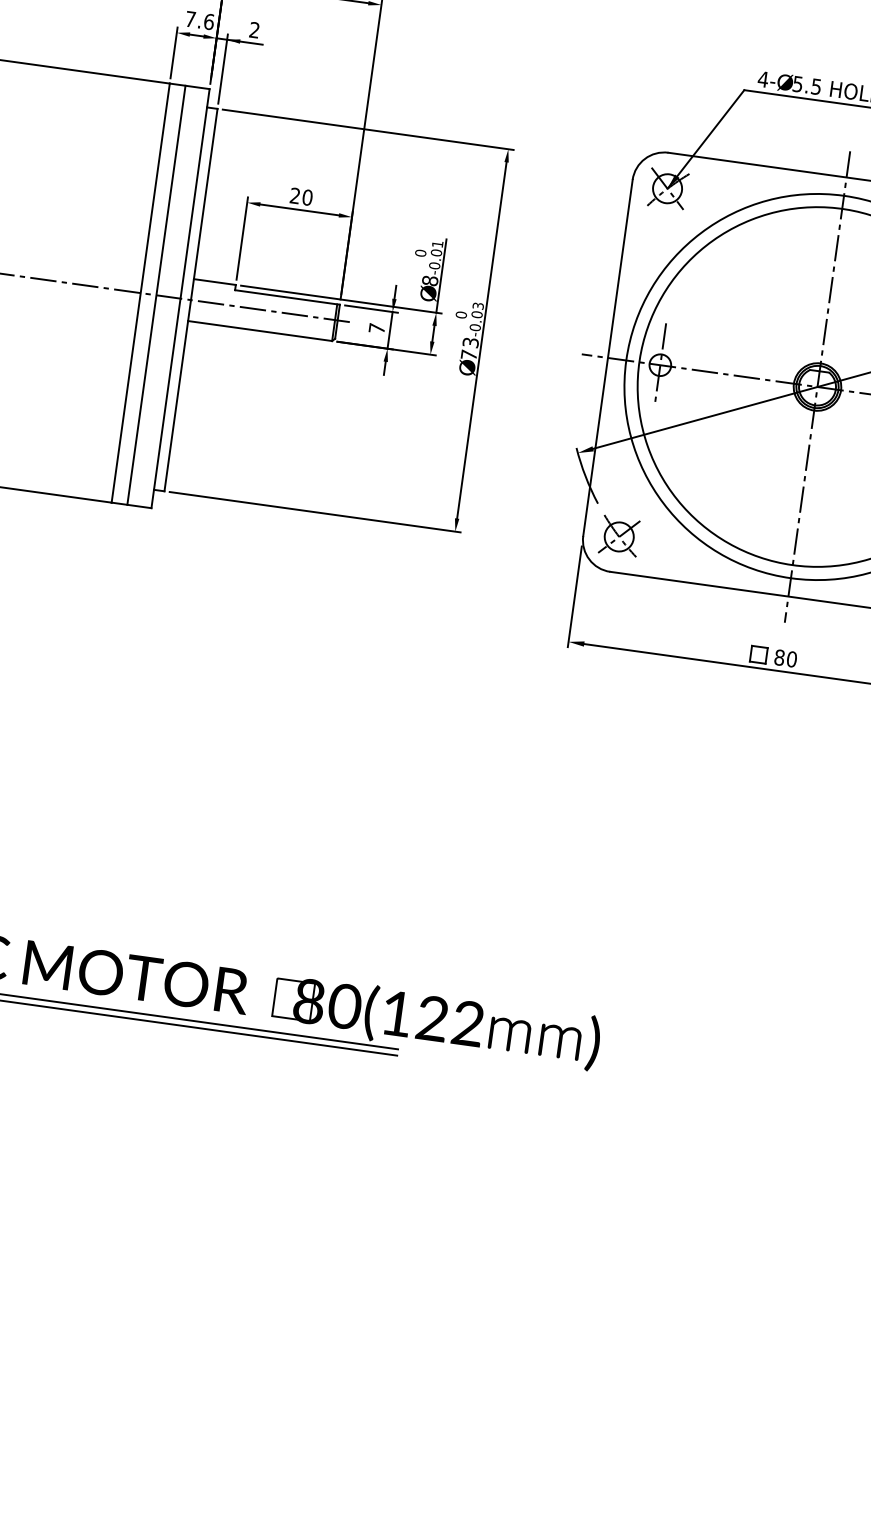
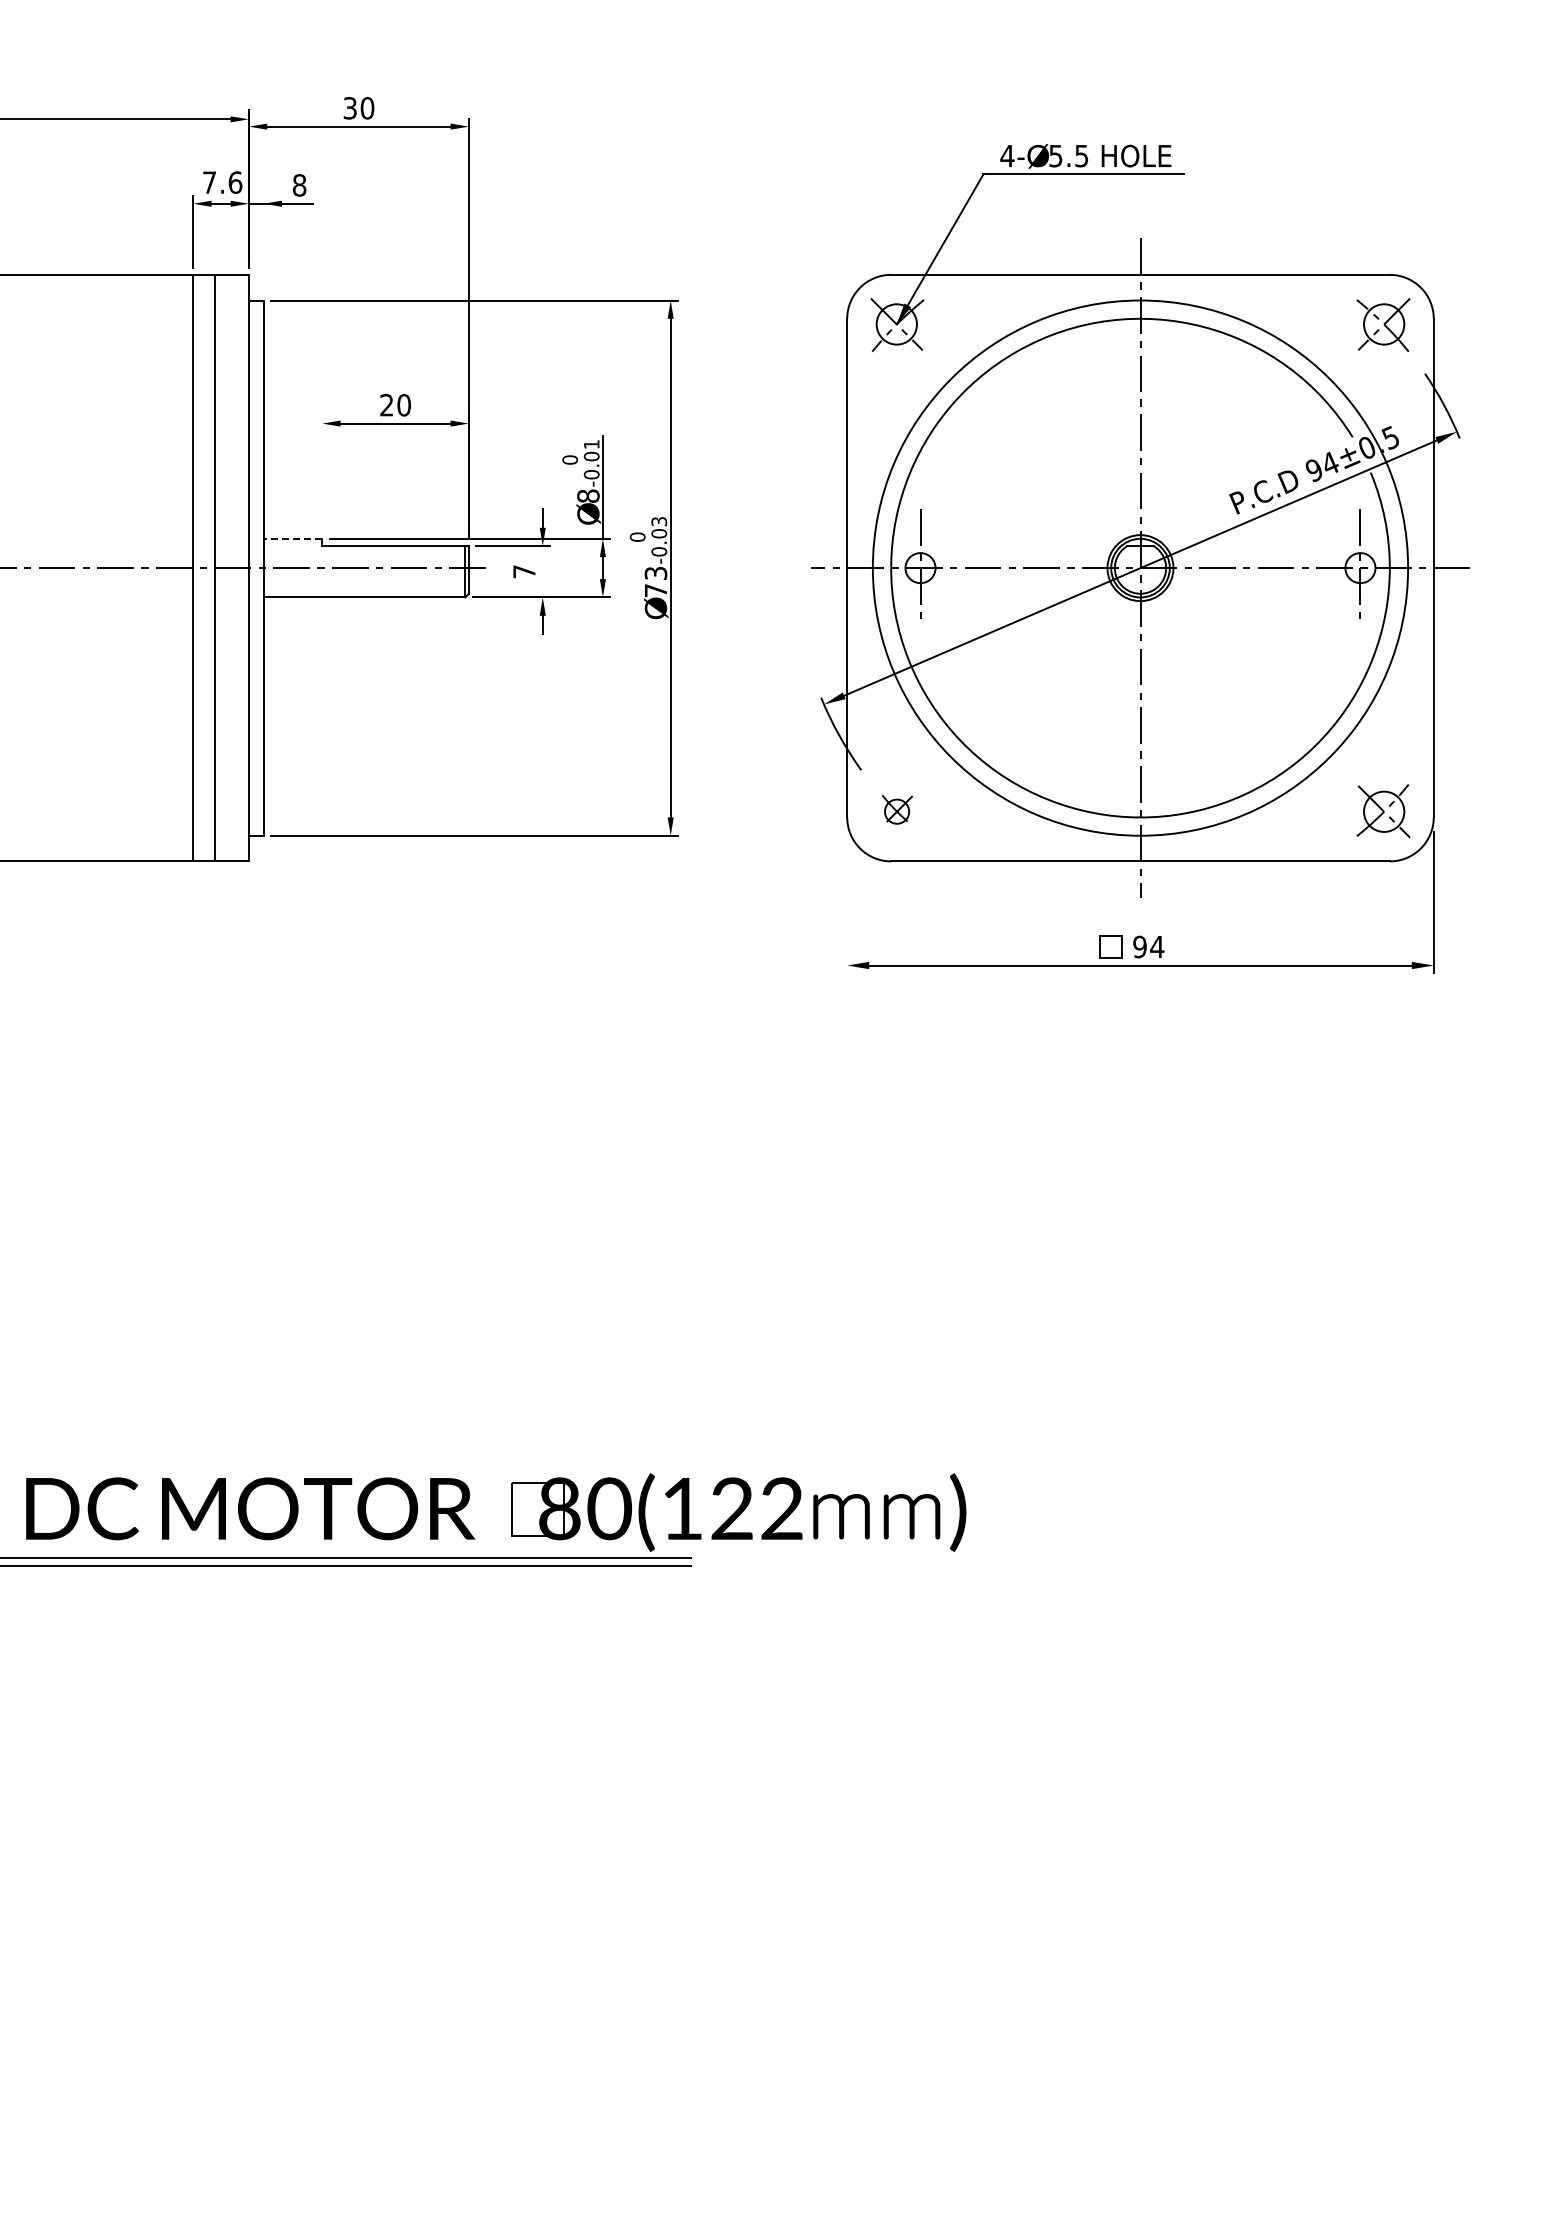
text: (254, 30) -> (299, 185), 2 -> 8
line: (223, 68) -> (263, 244), removed
line: (242, 238) -> (322, 473), removed
line: (214, 281) -> (292, 538), solid -> dashed
line: (389, 330) -> (542, 571), removed
part: (619, 536) -> (897, 811), size x0.6
line: (575, 596) -> (847, 902), removed
text: (785, 658) -> (1148, 946), 80 -> 94

